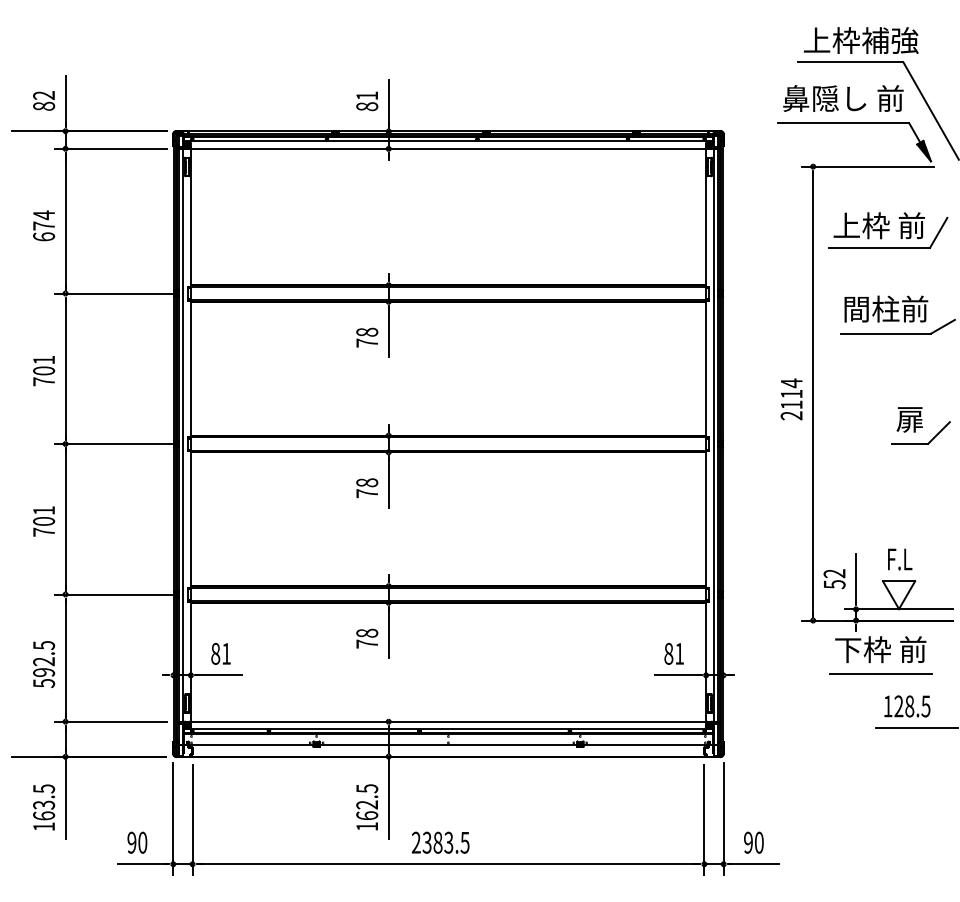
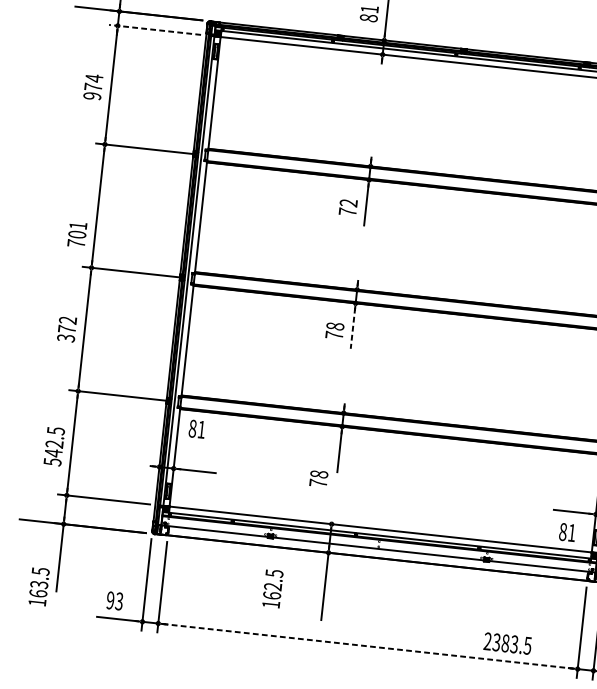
line: (110, 148) -> (154, 29), solid -> dashed
text: (44, 236) -> (92, 95), 674 -> 974
text: (367, 331) -> (349, 202), 78 -> 72
text: (44, 371) -> (77, 235), moved
line: (388, 483) -> (352, 328), solid -> dashed
text: (44, 521) -> (67, 329), 701 -> 372
text: (367, 638) -> (319, 478), moved
text: (220, 653) -> (196, 428), moved
text: (673, 653) -> (566, 532), moved
text: (44, 672) -> (53, 453), 592.5 -> 542.5
text: (44, 807) -> (39, 586), moved
text: (367, 807) -> (273, 588), moved
text: (142, 842) -> (119, 601), 90 -> 93
text: (440, 842) -> (507, 643), moved
line: (448, 864) -> (367, 646), solid -> dashed

